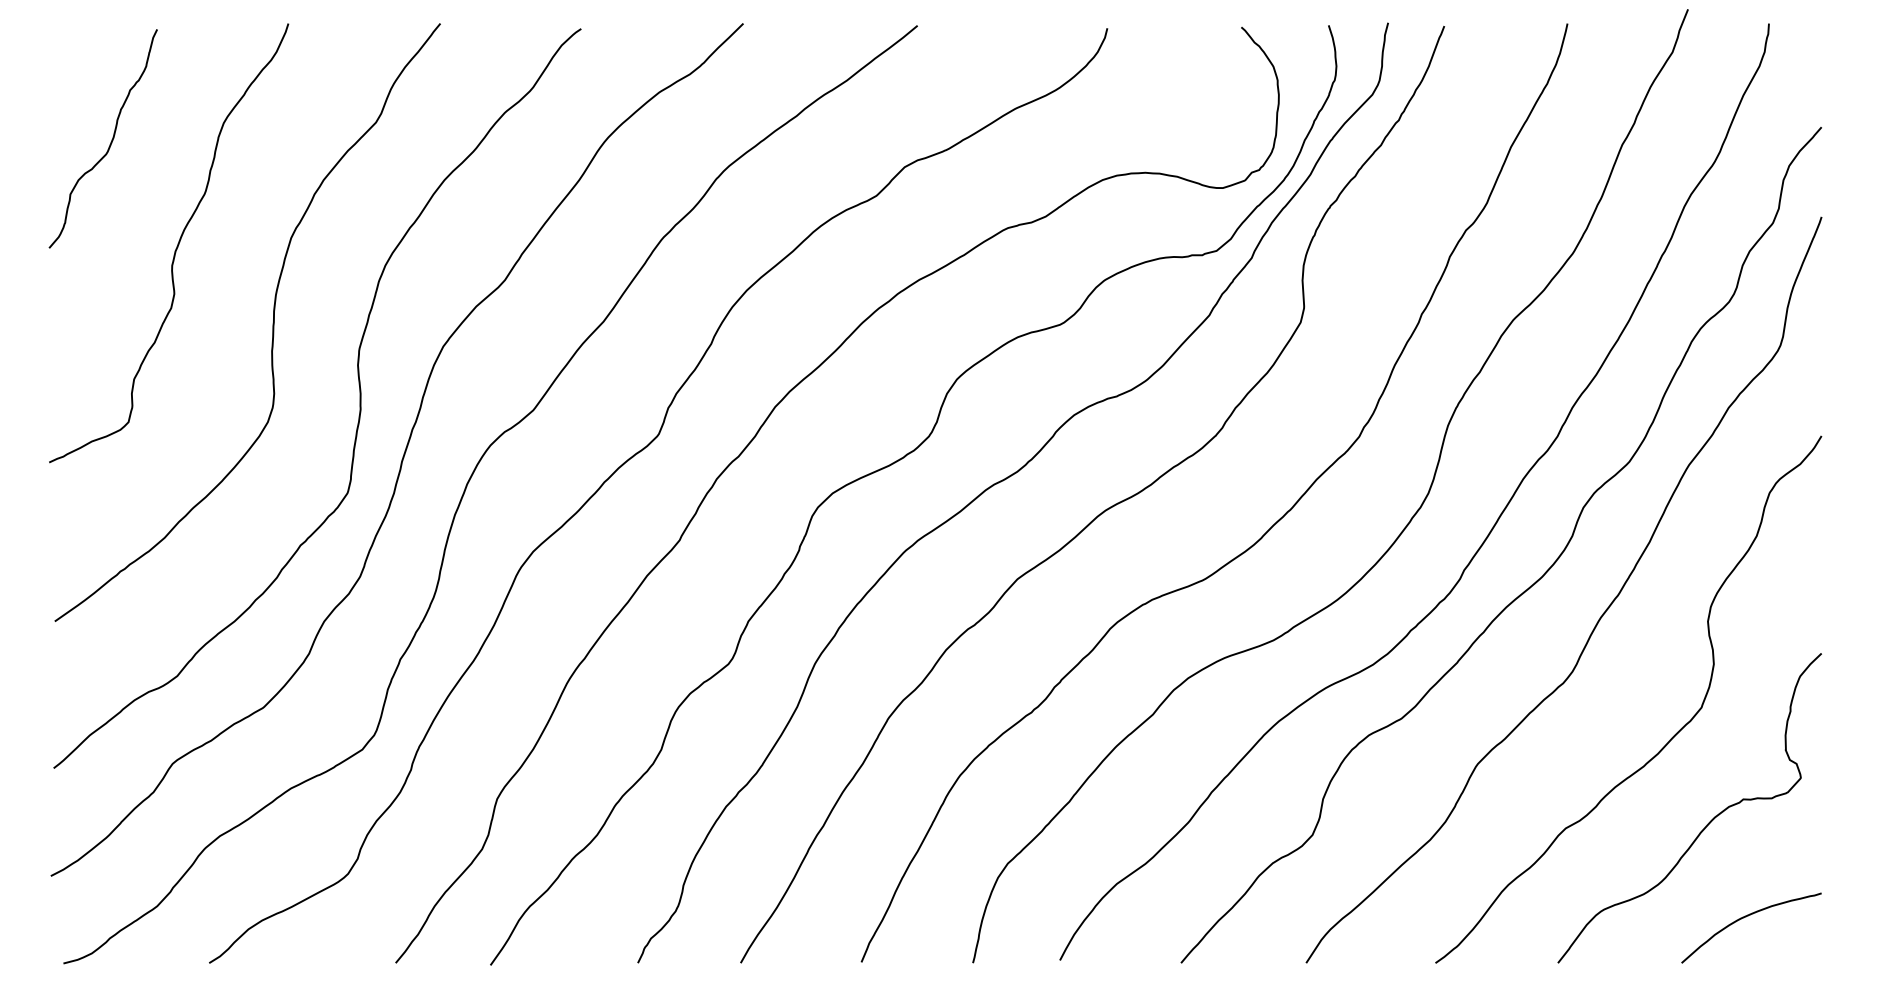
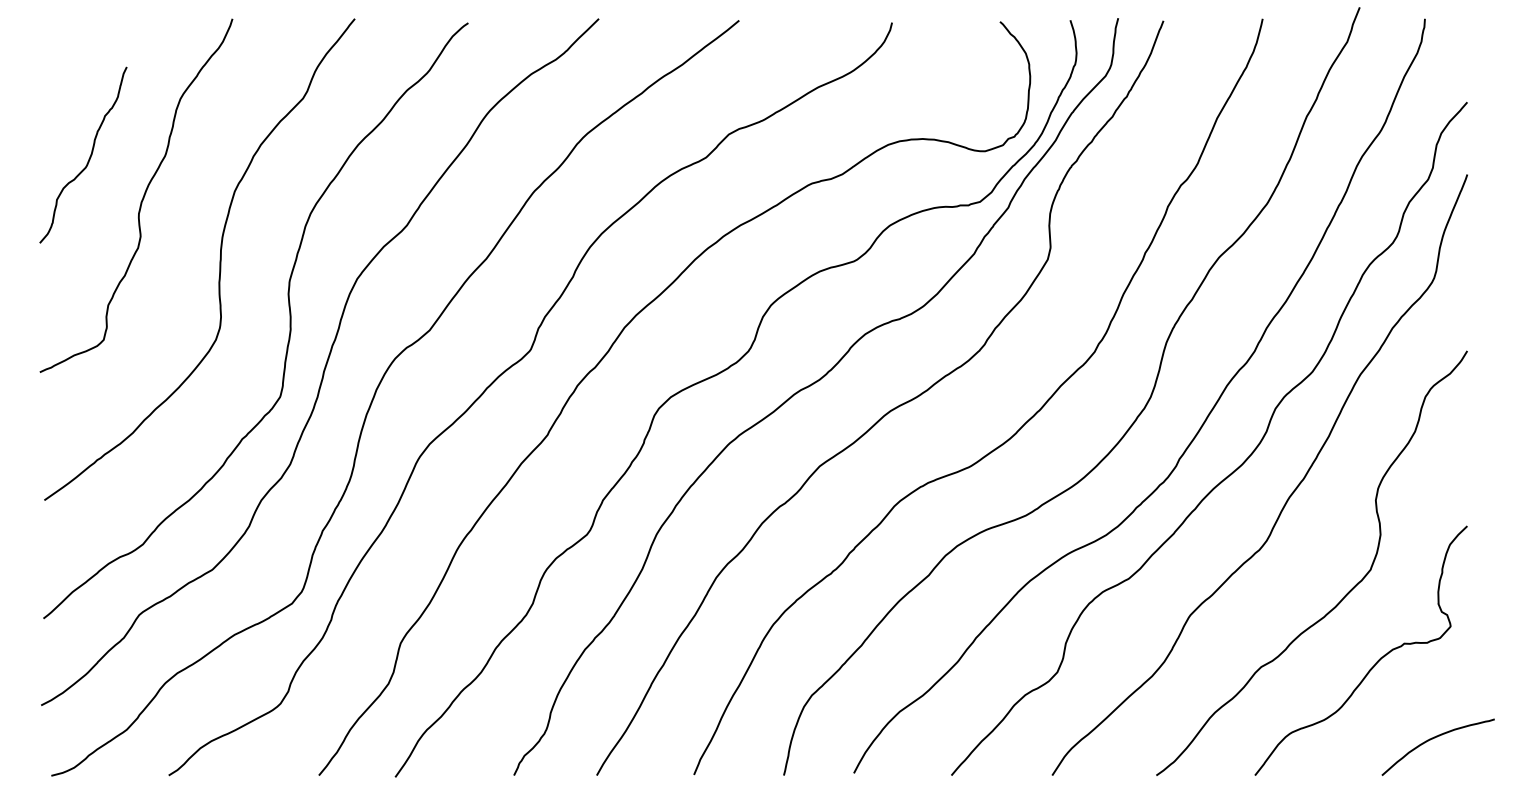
curve: (110, 142) -> (89, 158), moved
curve: (1746, 917) -> (1434, 738), moved

